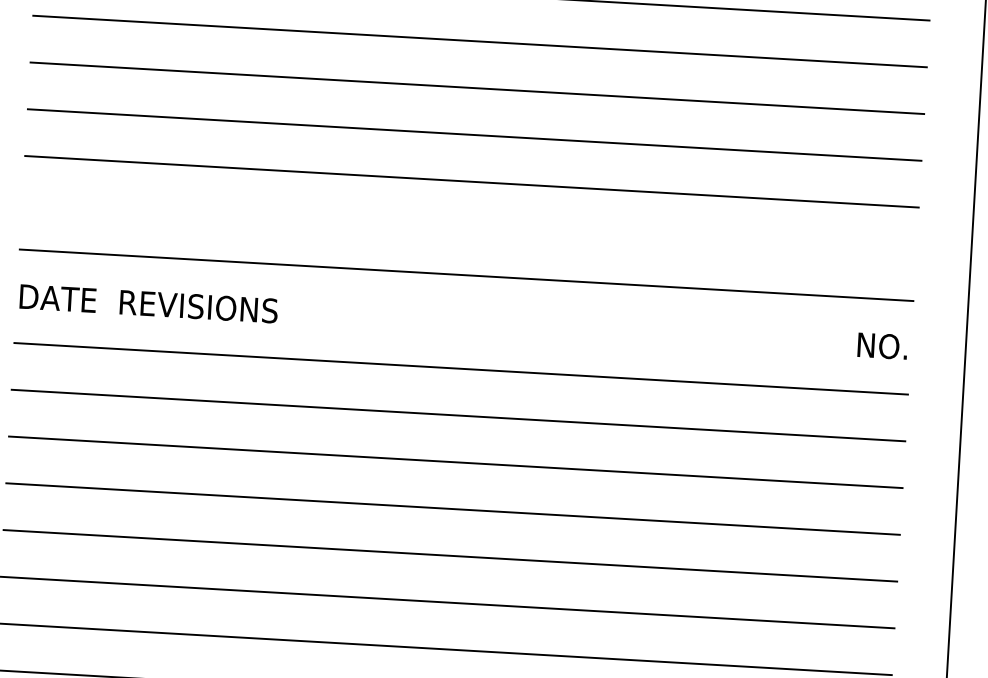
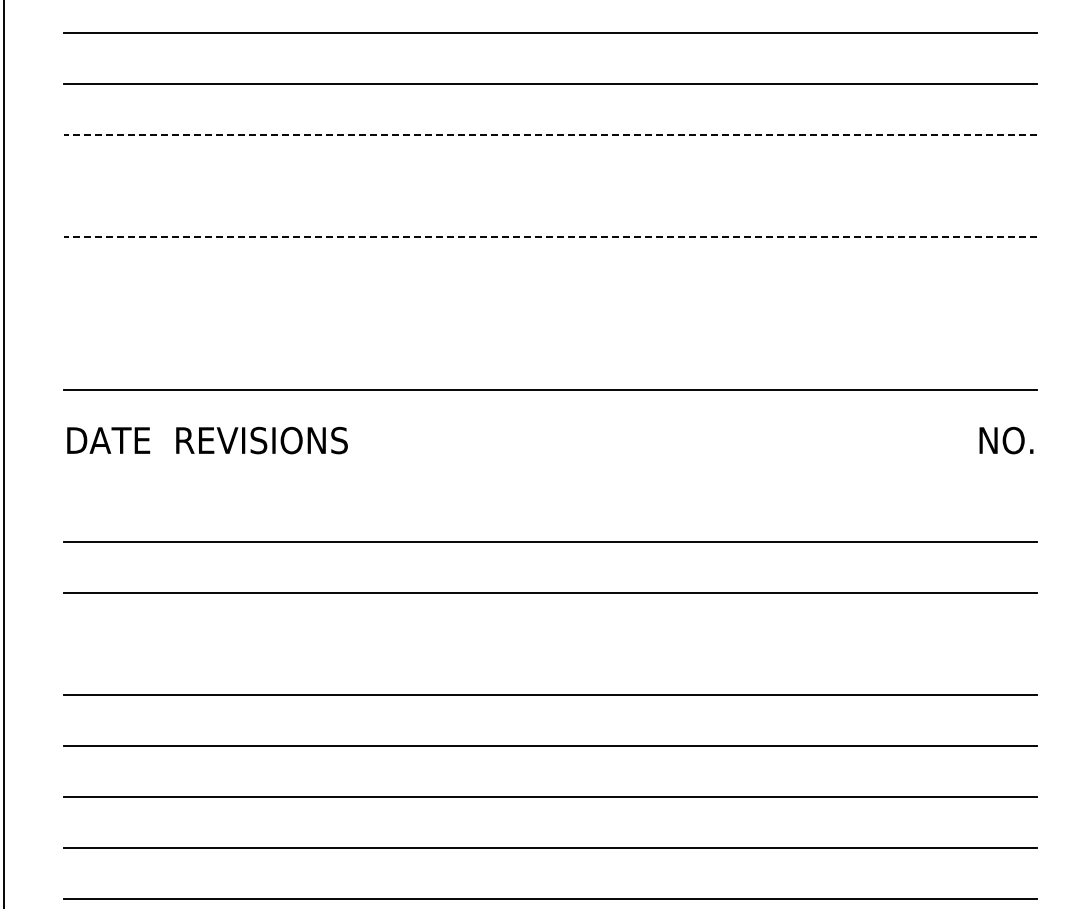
line: (480, 41) -> (550, 135), solid -> dashed
line: (477, 88) -> (550, 186), removed
line: (474, 134) -> (550, 236), solid -> dashed
line: (471, 181) -> (550, 287), removed
line: (461, 368) -> (550, 491), removed
line: (453, 509) -> (550, 644), removed

